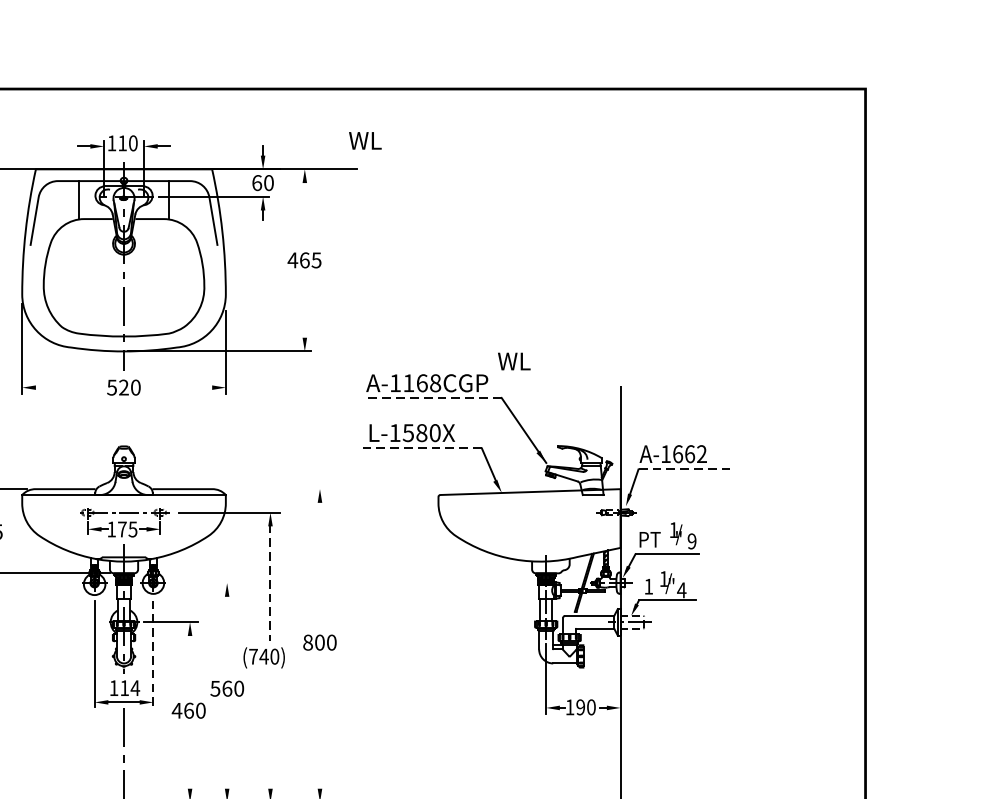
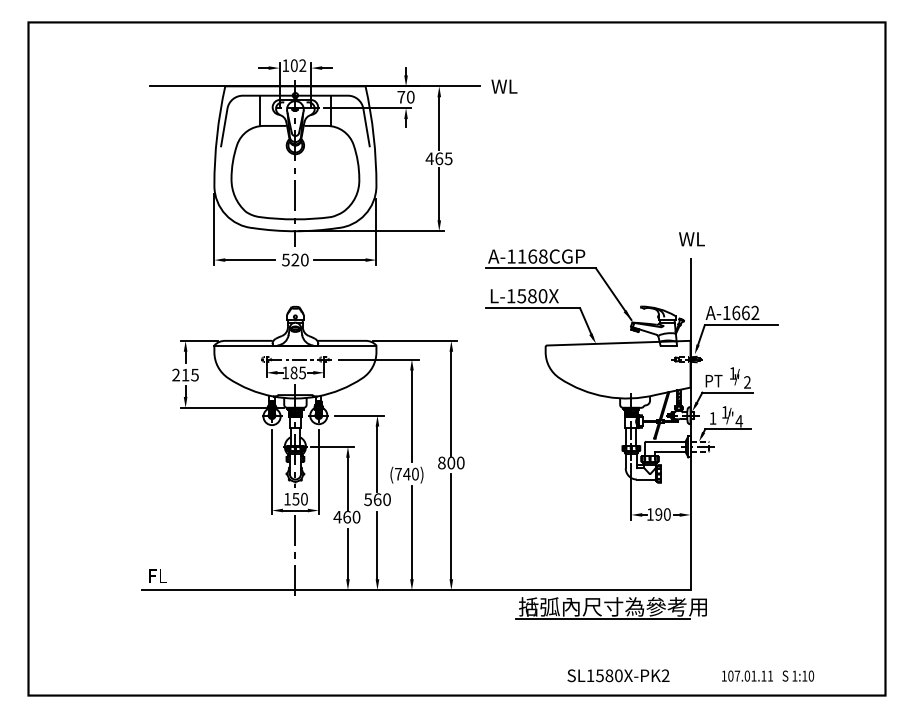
text: (365, 140) -> (504, 86), moved
text: (127, 143) -> (298, 65), 110 -> 102
text: (257, 182) -> (401, 96), 60 -> 70
line: (305, 214) -> (439, 122), added
line: (305, 305) -> (439, 194), added
text: (513, 361) -> (691, 239), moved
line: (66, 388) -> (249, 260), added
line: (180, 388) -> (340, 260), added
line: (432, 398) -> (540, 268), dashed -> solid
line: (421, 448) -> (532, 308), dashed -> solid
line: (684, 469) -> (741, 325), dashed -> solid
line: (273, 488) -> (414, 340), added
text: (121, 528) -> (293, 372), 175 -> 185
text: (692, 541) -> (747, 382), 9 -> 2
line: (320, 567) -> (451, 403), added
line: (203, 582) -> (358, 415), added
line: (269, 582) -> (411, 415), dashed -> solid
line: (227, 636) -> (377, 458), added
line: (153, 654) -> (318, 472), dashed -> solid
line: (189, 668) -> (347, 483), added
text: (130, 687) -> (300, 498), 114 -> 150
line: (320, 723) -> (451, 527), added
line: (269, 729) -> (411, 532), added
line: (227, 746) -> (377, 545), added
line: (189, 757) -> (347, 554), added

